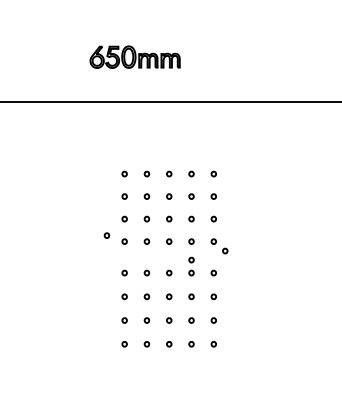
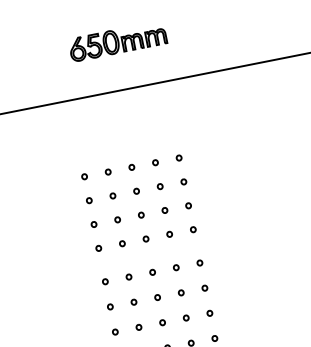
part: (134, 56) -> (116, 40), moved
part: (106, 235) -> (78, 245), removed
part: (225, 250) -> (207, 236), removed
part: (191, 259) -> (173, 253), removed

